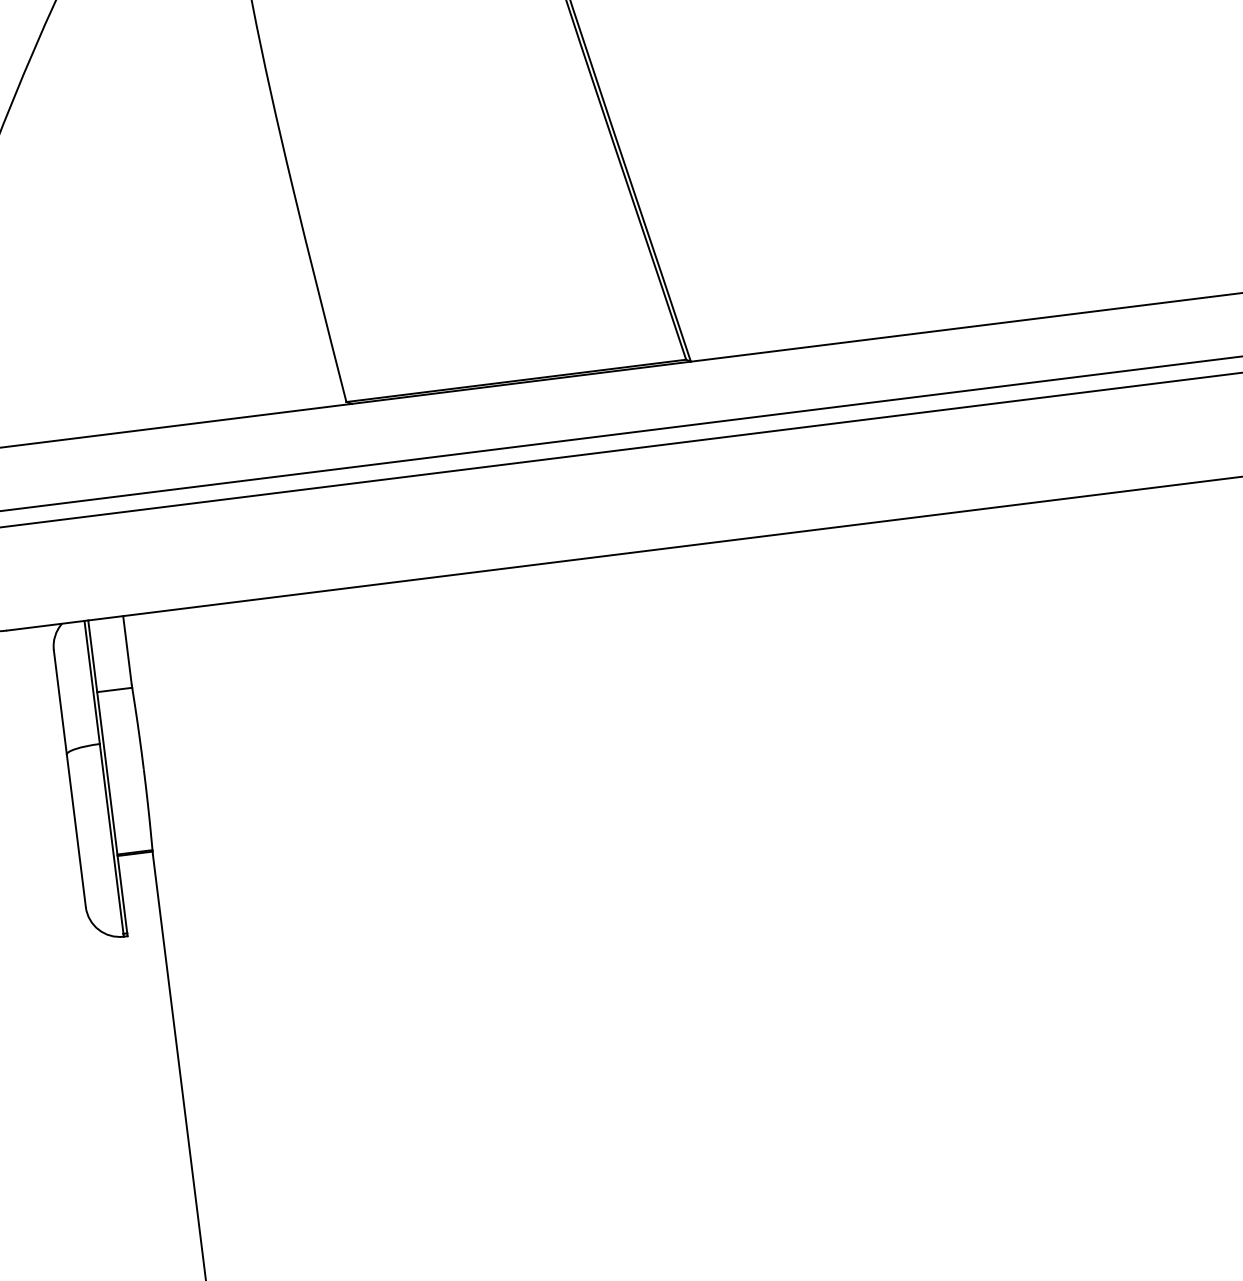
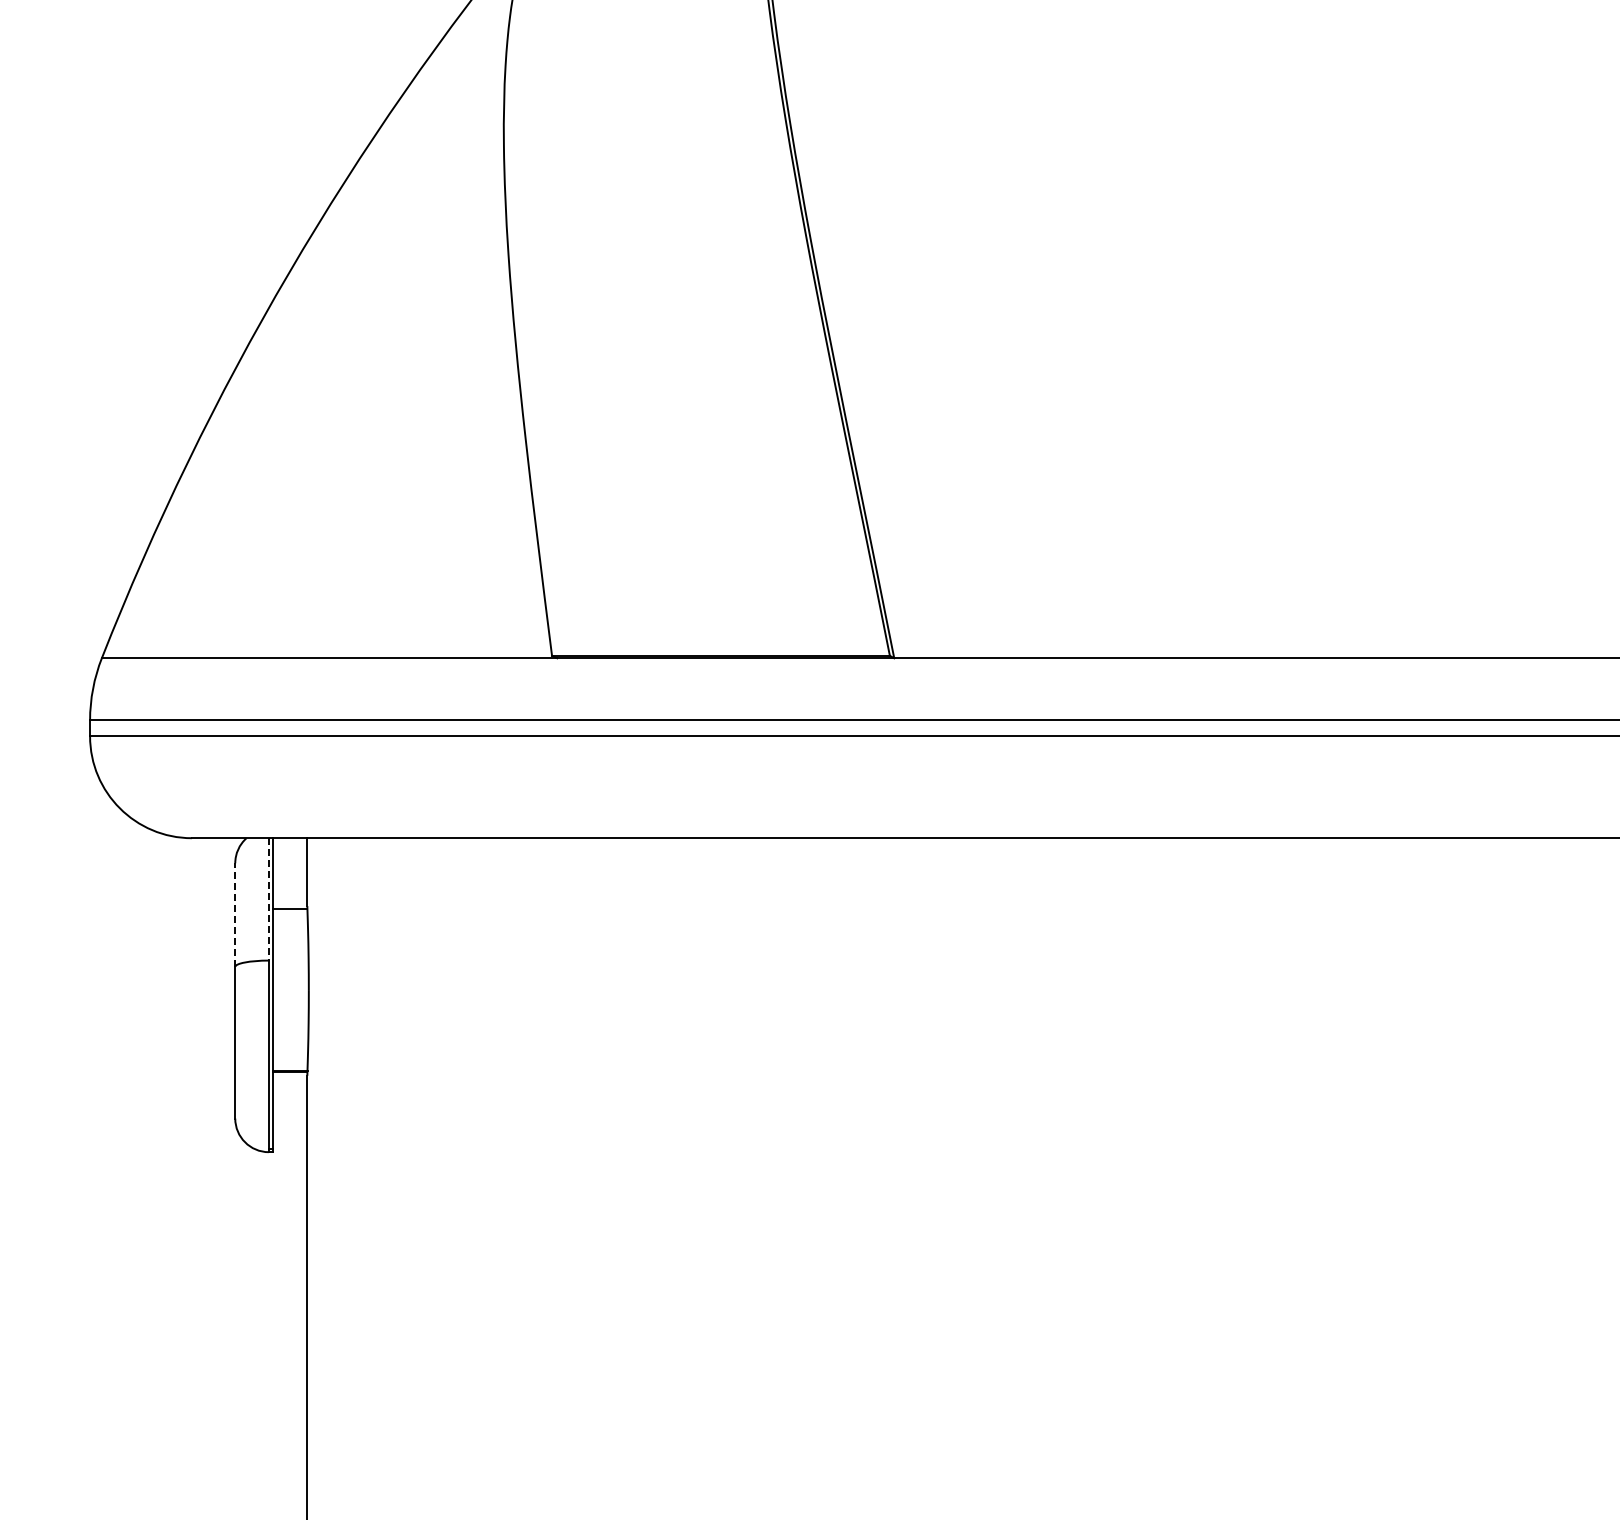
line: (91, 682) -> (268, 899), solid -> dashed
line: (60, 702) -> (235, 915), solid -> dashed

